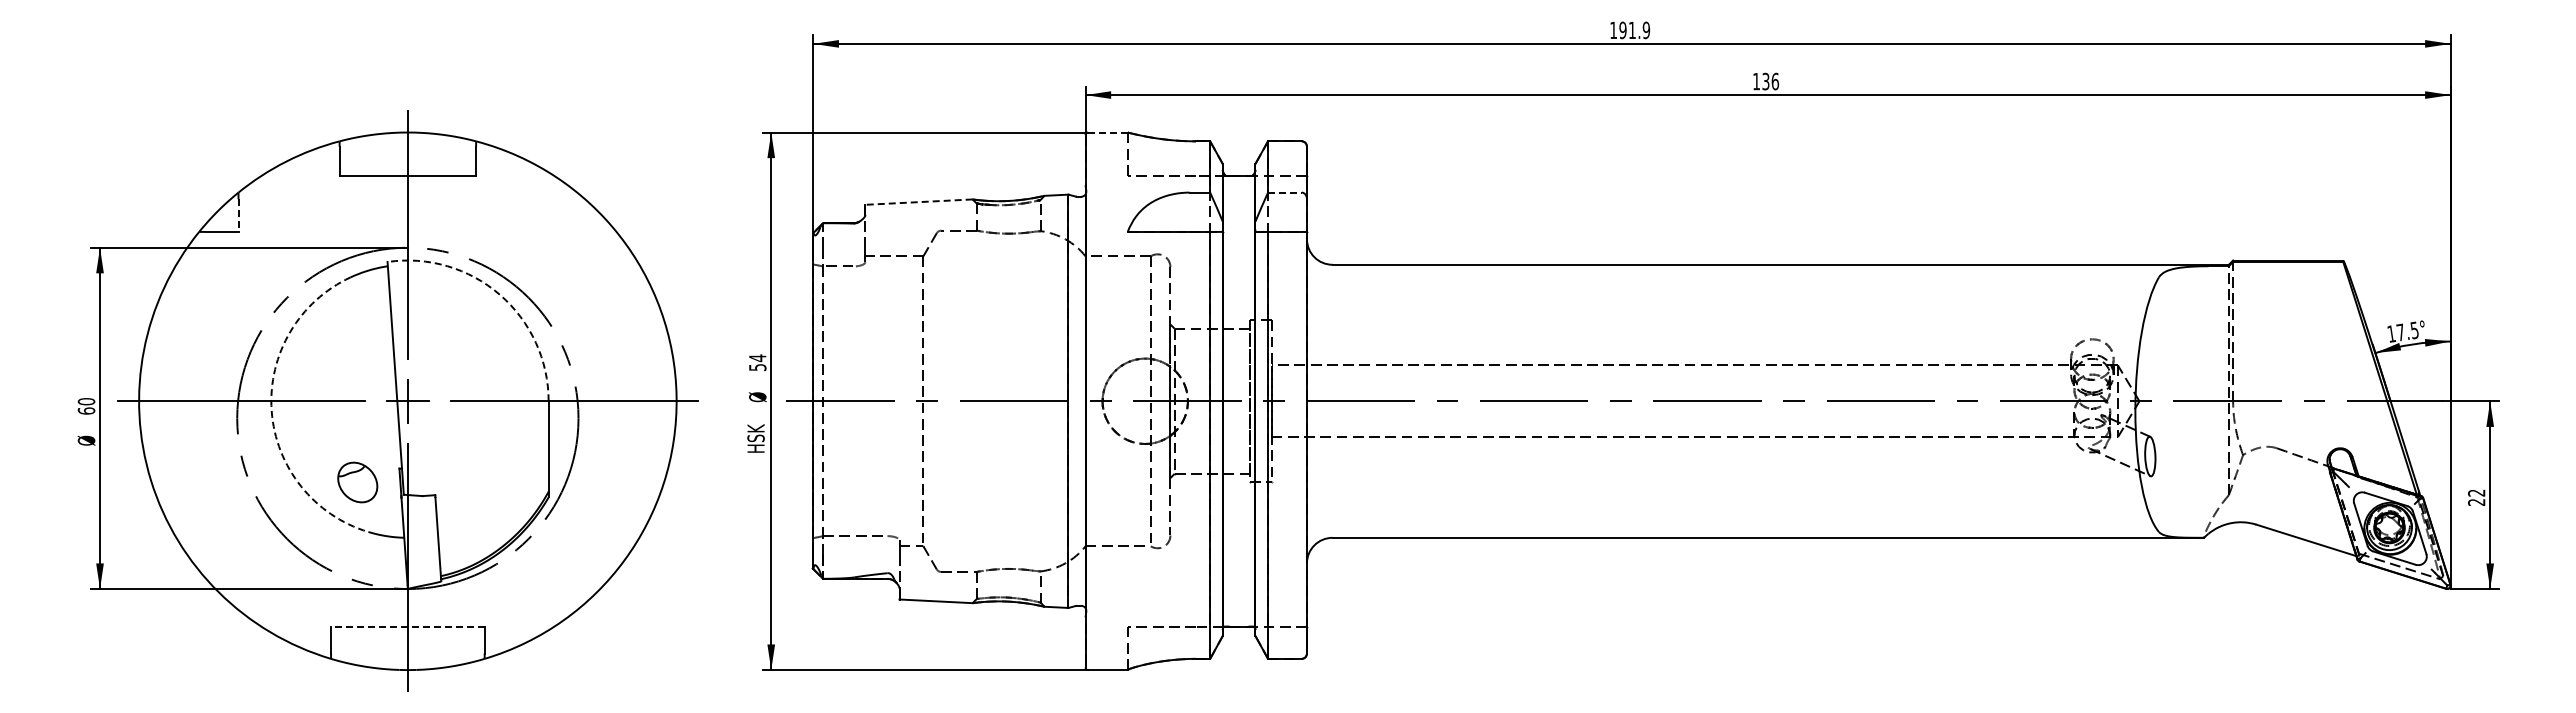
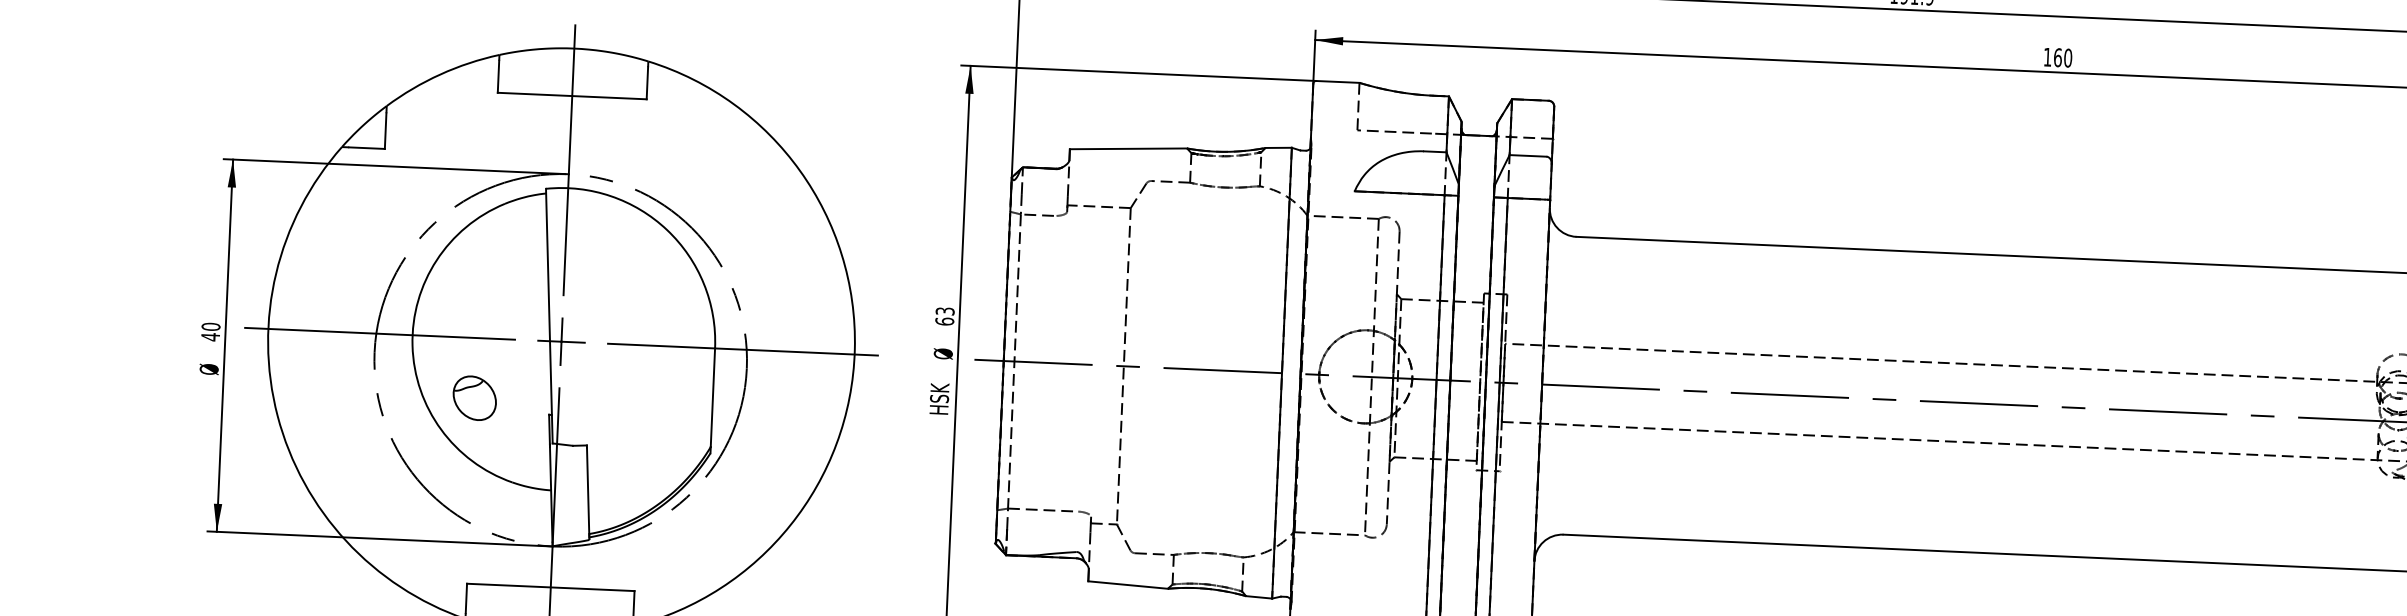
text: (1770, 81) -> (2062, 57), 136 -> 160
line: (1108, 132) -> (1338, 81), dashed -> solid
line: (1284, 192) -> (1527, 155), dashed -> solid
line: (919, 202) -> (1129, 149), dashed -> solid
line: (238, 216) -> (385, 132), dashed -> solid
arc: (499, 294) -> (666, 229), dashed -> solid
text: (757, 362) -> (944, 316), 54 -> 63
text: (86, 410) -> (210, 336), 60 -> 40
arc: (271, 410) -> (412, 345), dashed -> solid
part: (357, 482) -> (474, 398), moved
line: (407, 626) -> (550, 587), dashed -> solid

